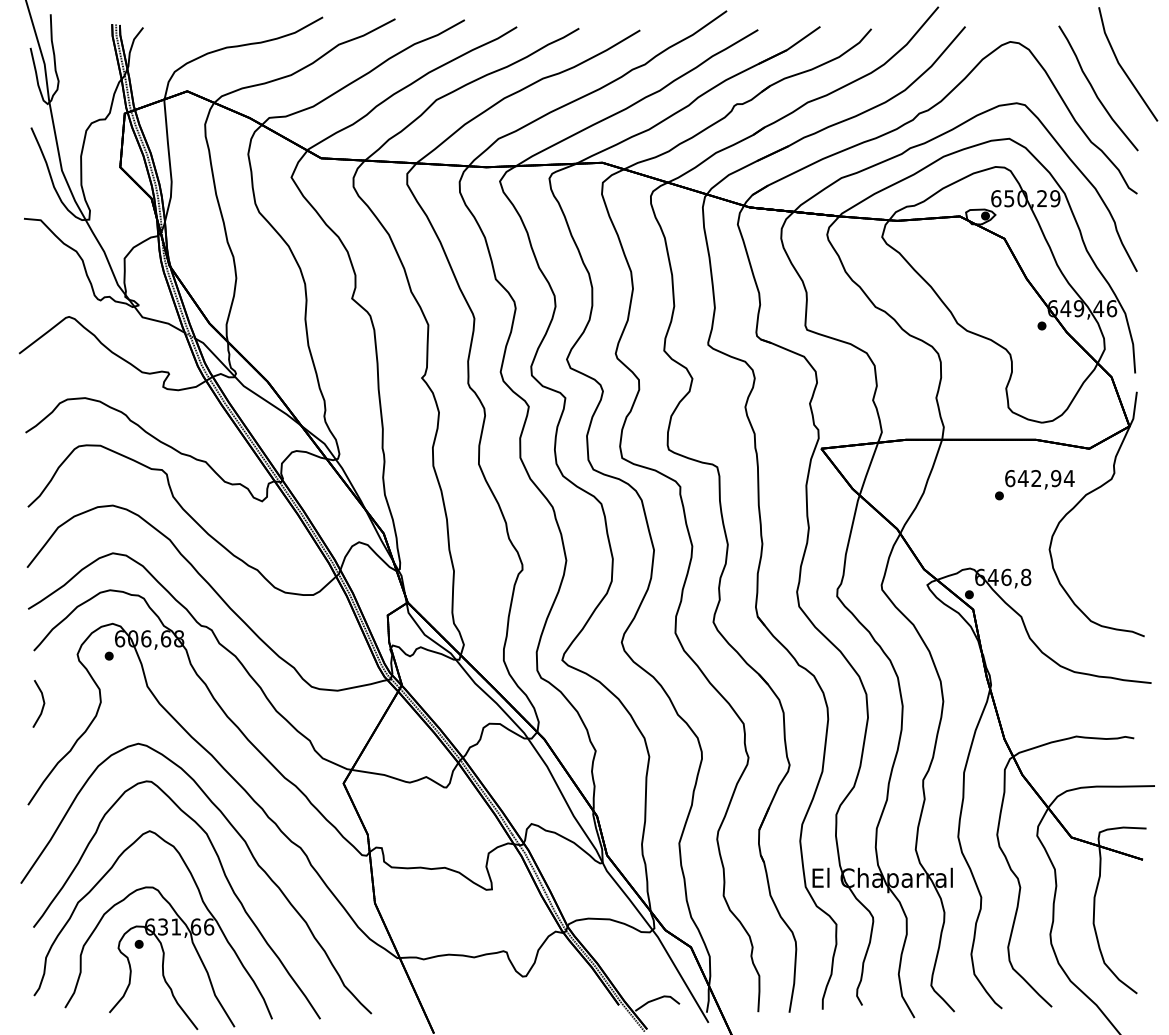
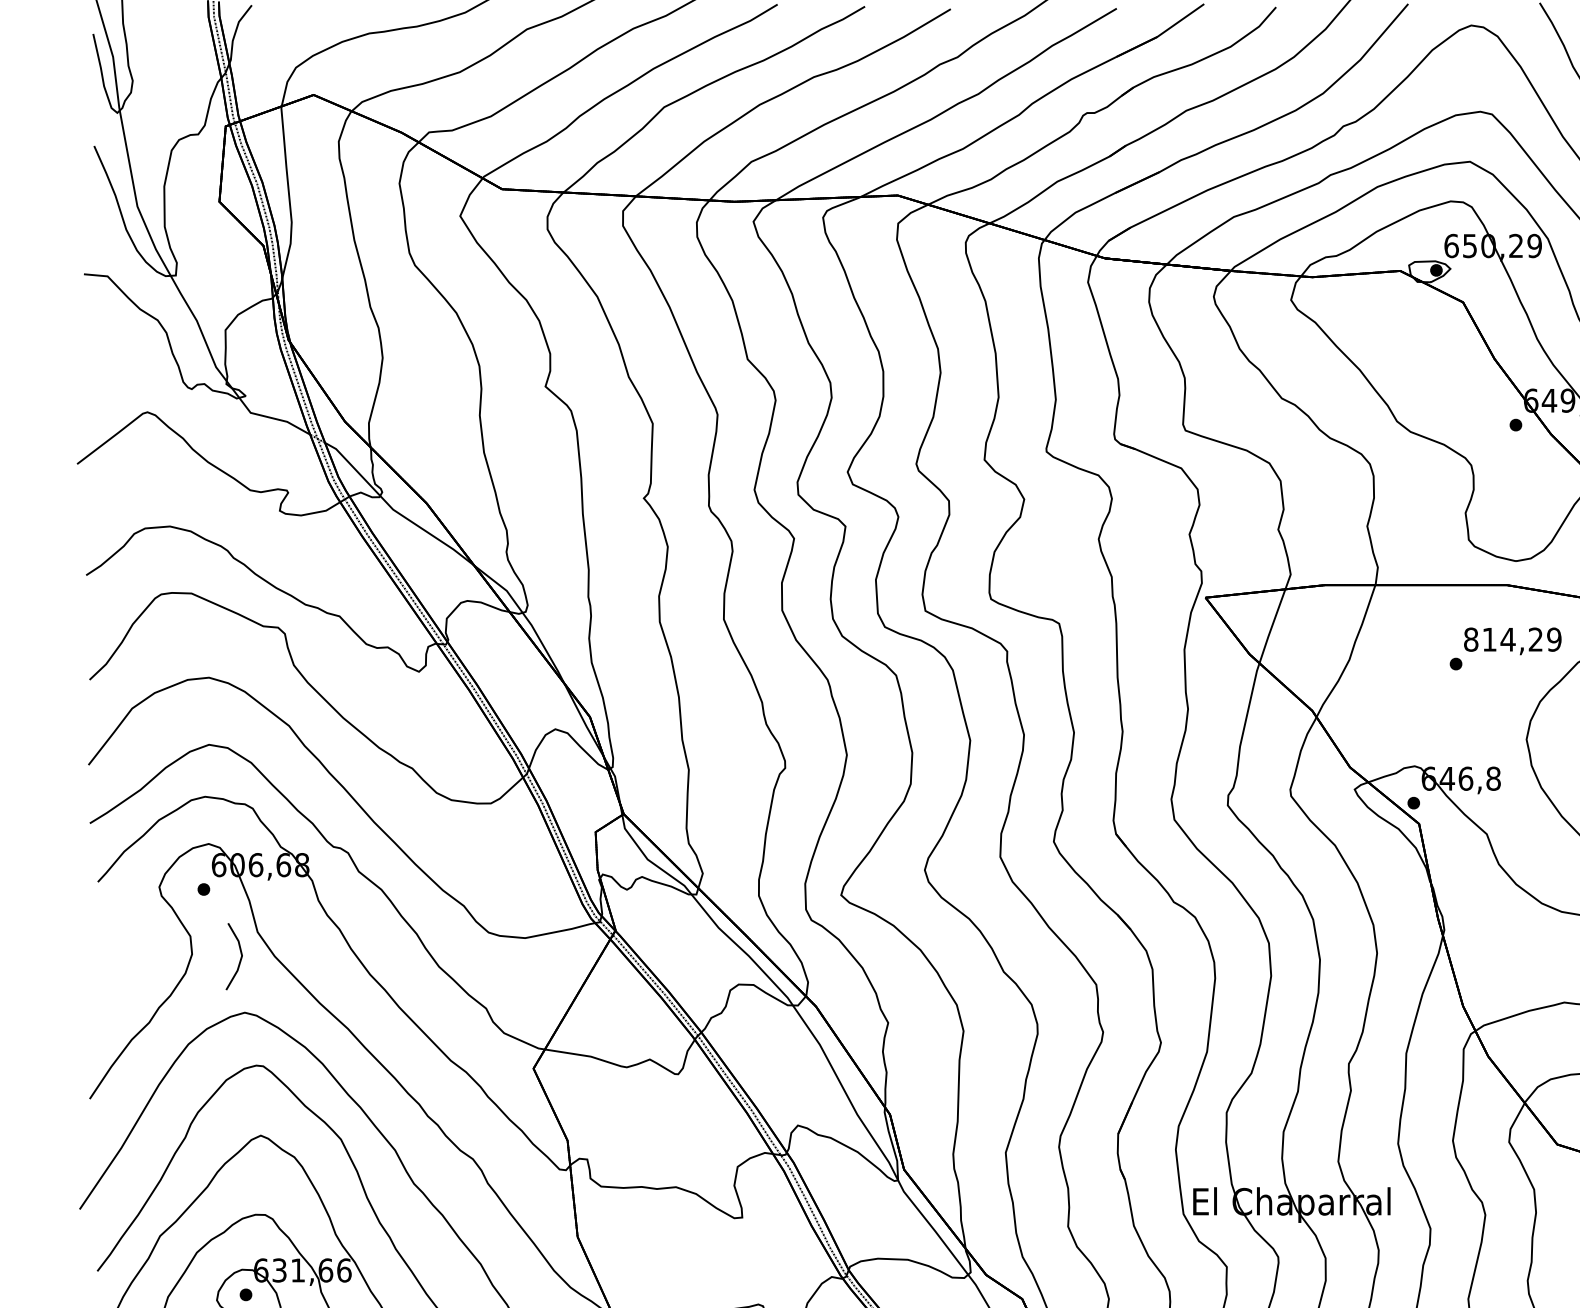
text: (1039, 478) -> (1512, 639), 642,94 -> 814,29
line: (42, 705) -> (239, 958), moved

